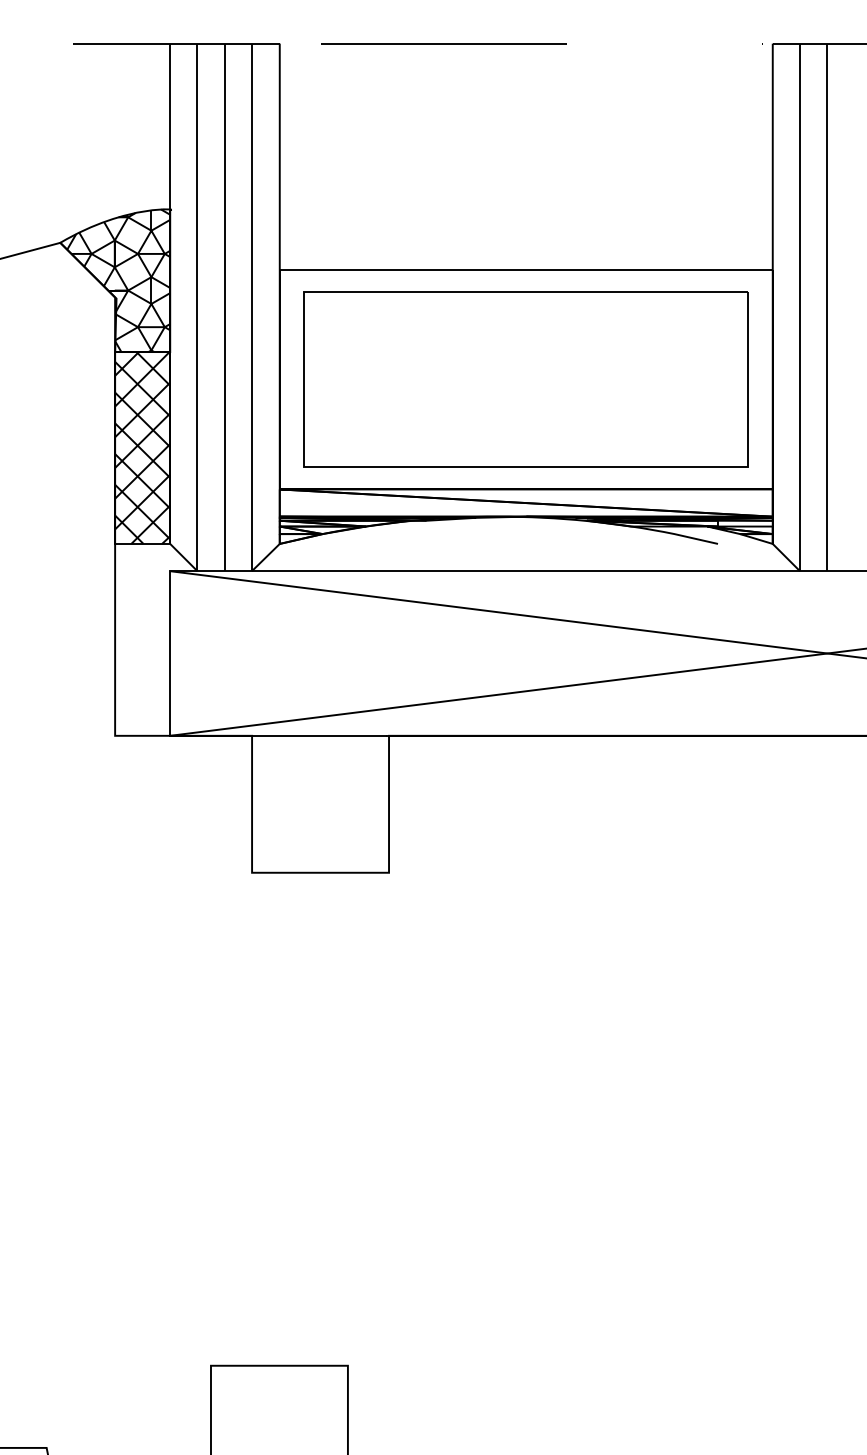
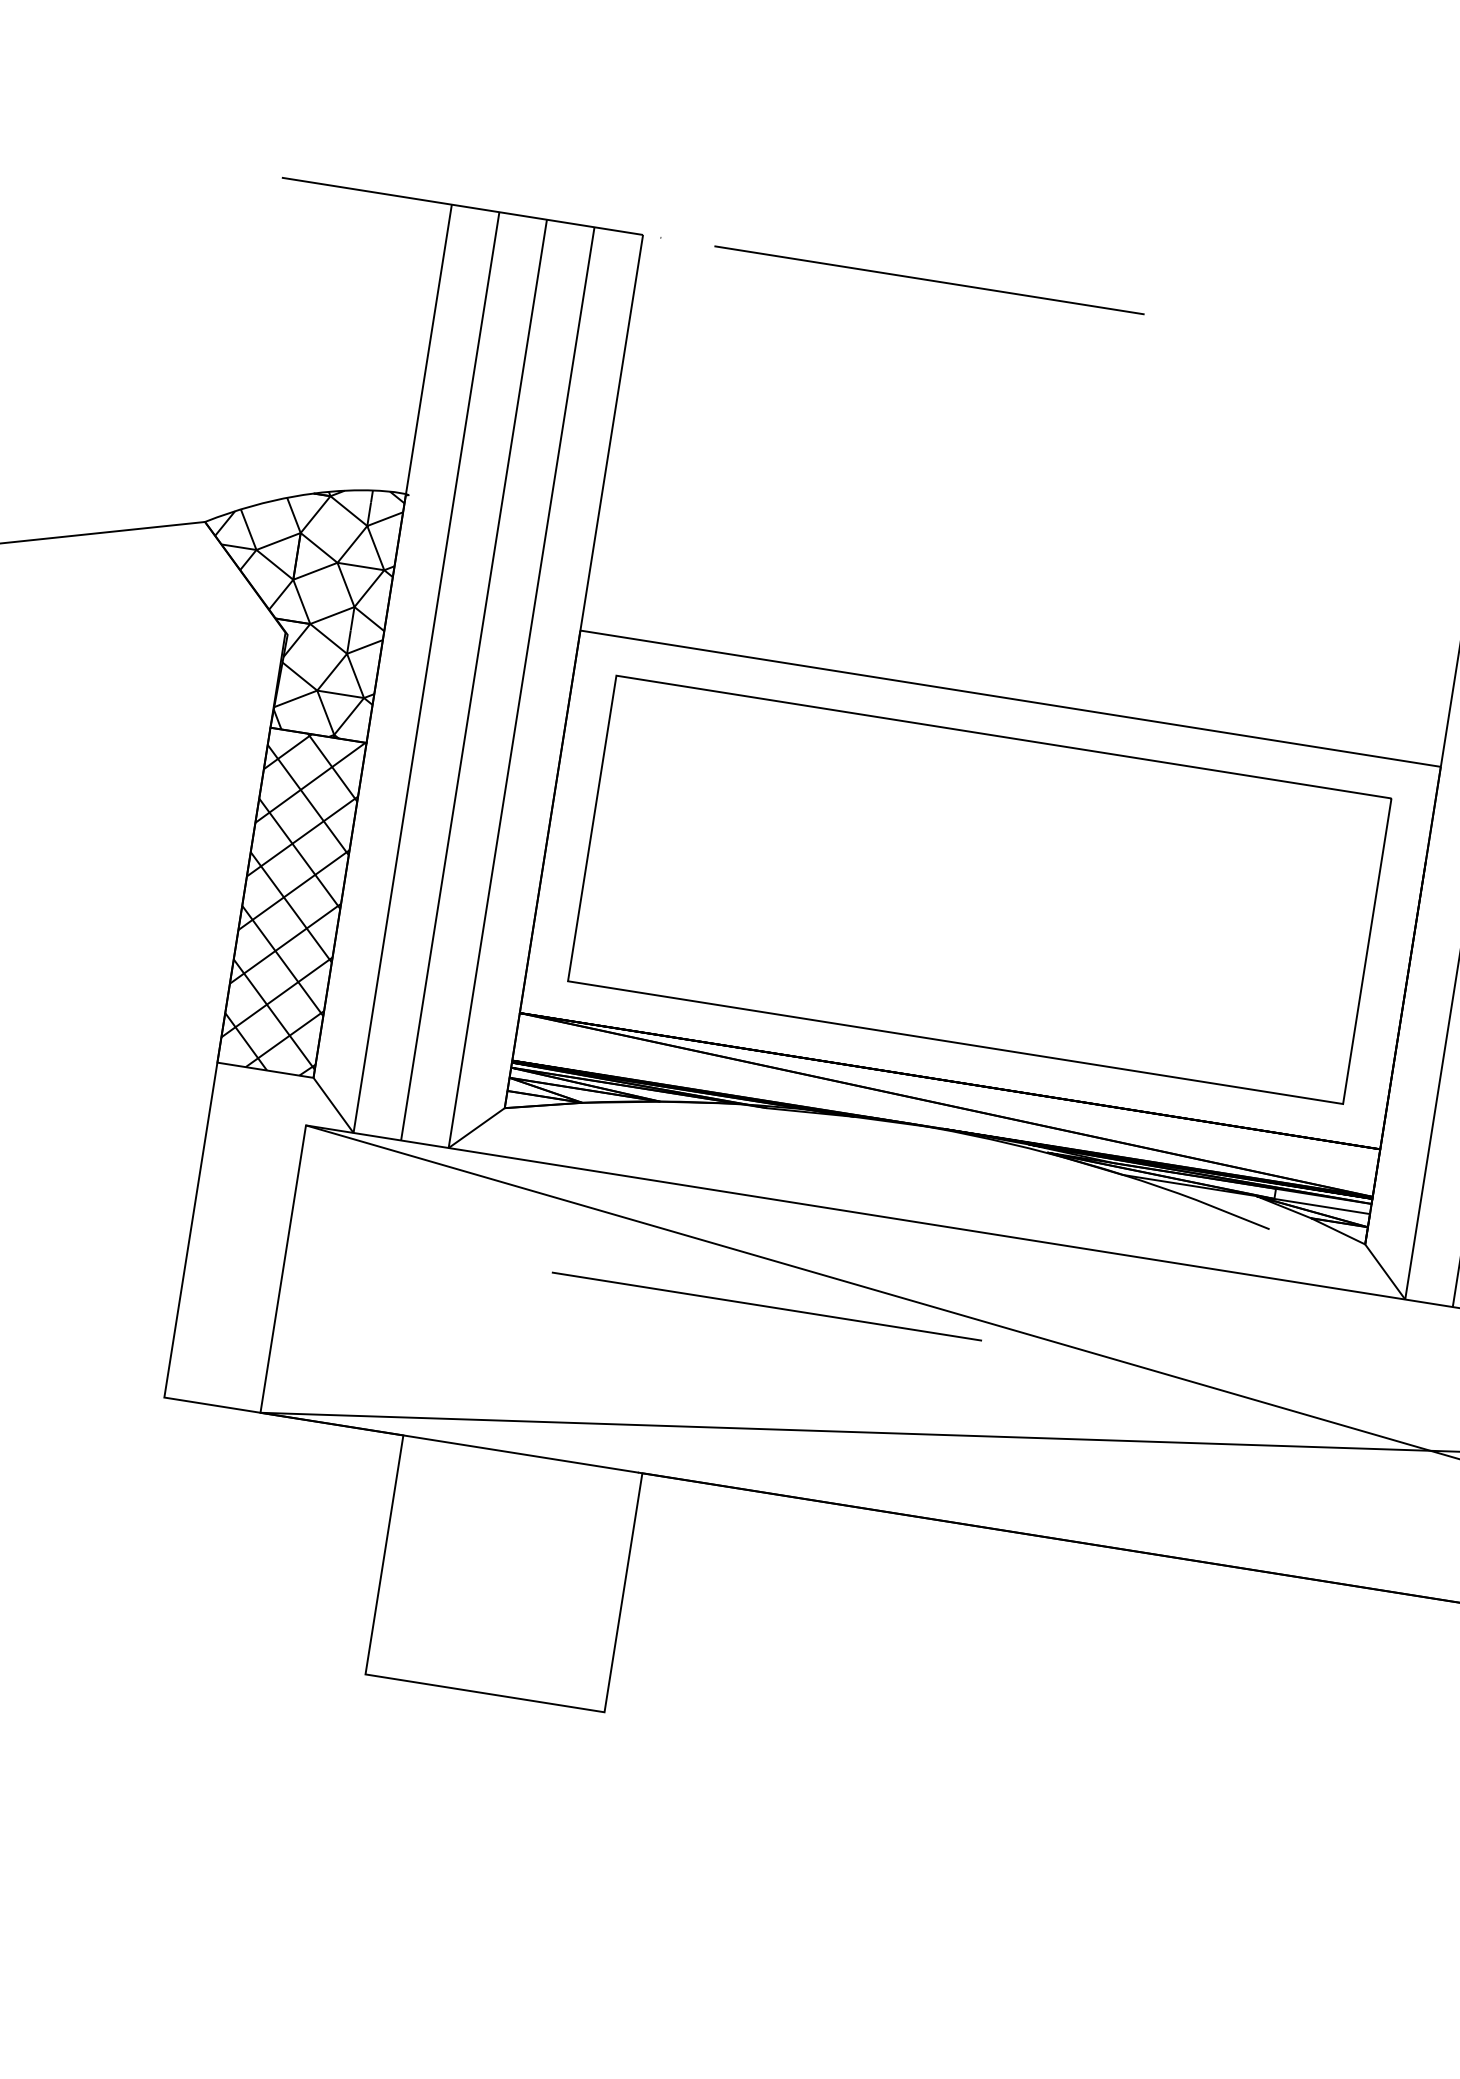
line: (443, 631) -> (766, 1306), added

